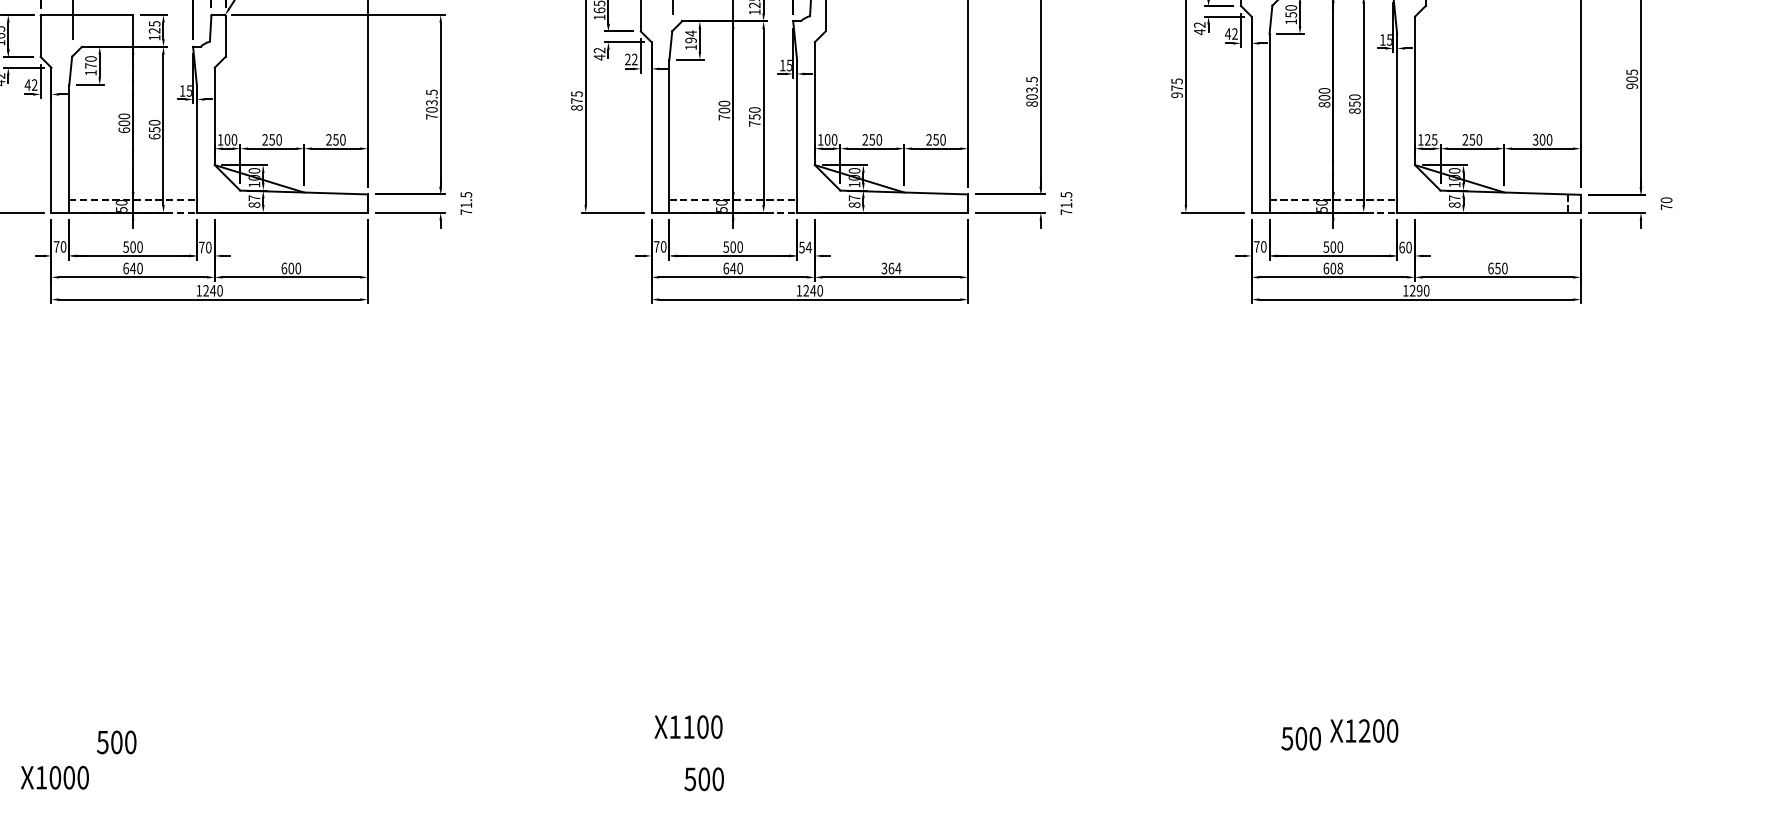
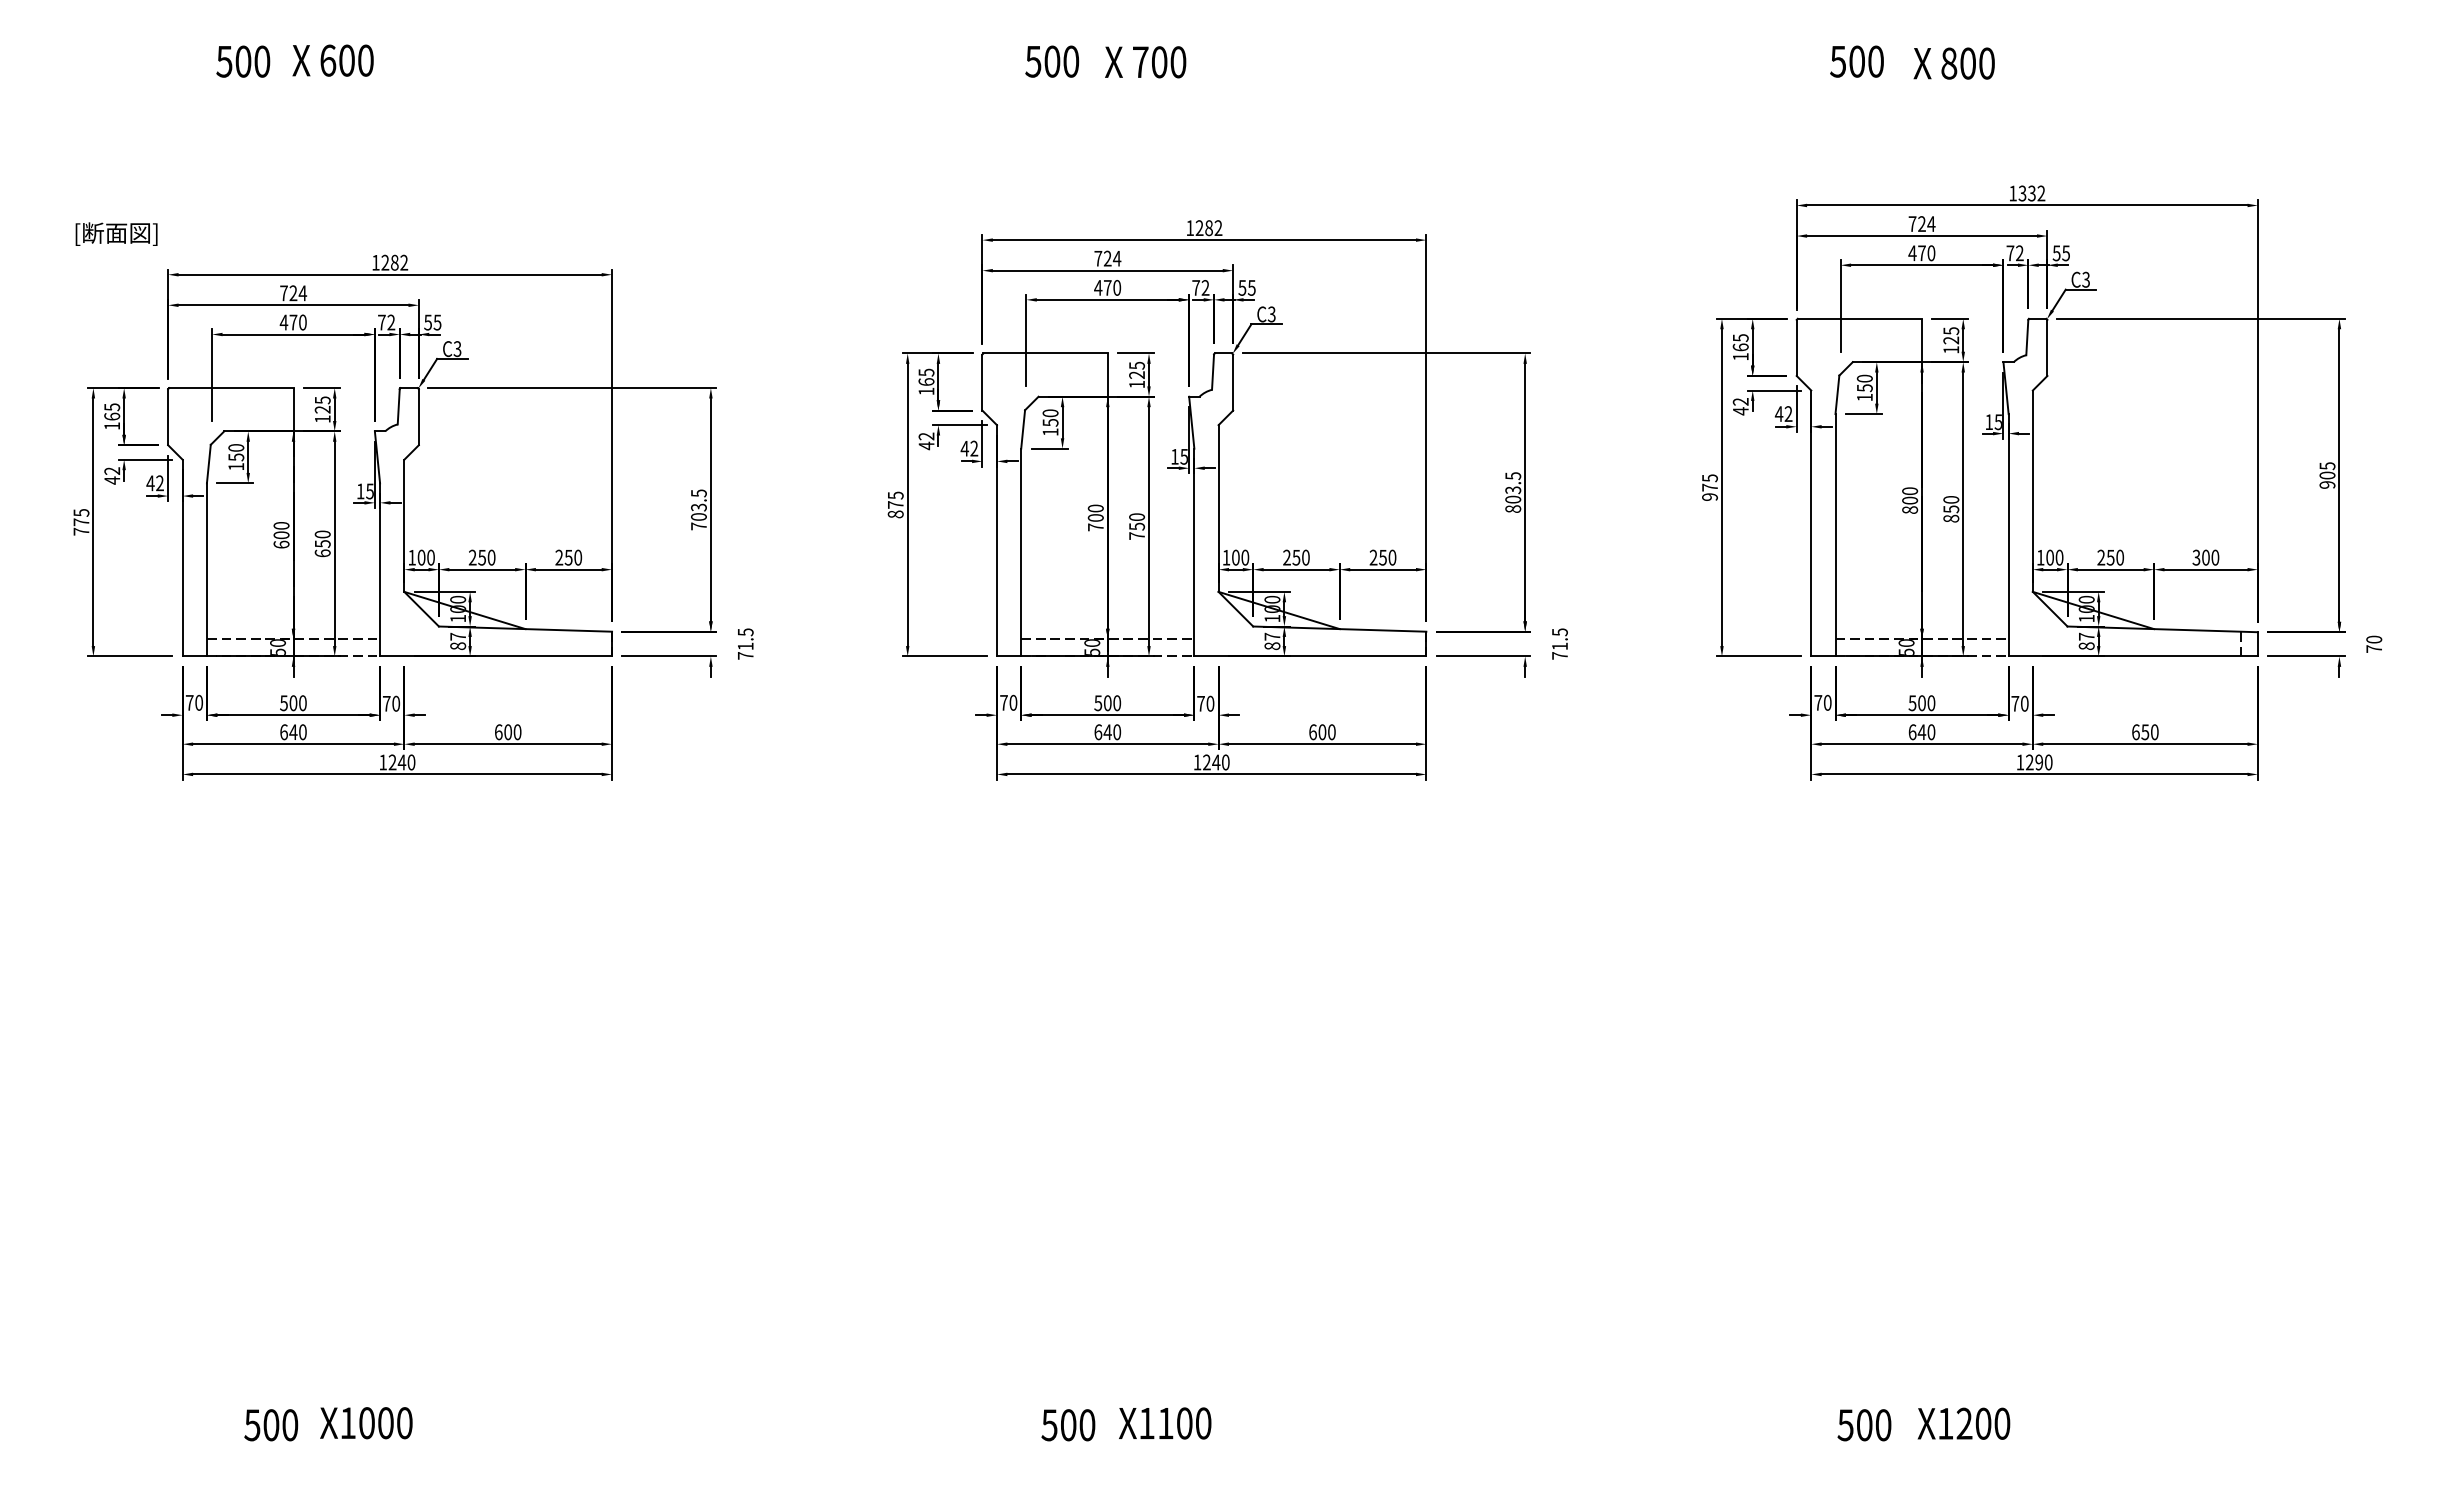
text: (691, 36) -> (1050, 417), 194 -> 150
text: (627, 59) -> (964, 448), 22 -> 42
text: (91, 66) -> (236, 457), 170 -> 150
text: (1430, 139) -> (2054, 557), 125 -> 100
text: (805, 247) -> (1205, 703), 54 -> 70
text: (1402, 247) -> (2015, 703), 60 -> 70
text: (891, 268) -> (1322, 732), 364 -> 600
text: (1336, 268) -> (1926, 732), 608 -> 640
text: (688, 727) -> (1165, 1423), moved
text: (1363, 730) -> (1963, 1423), moved
text: (1301, 738) -> (1864, 1425), moved
text: (116, 742) -> (271, 1425), moved
text: (54, 777) -> (366, 1423), moved

